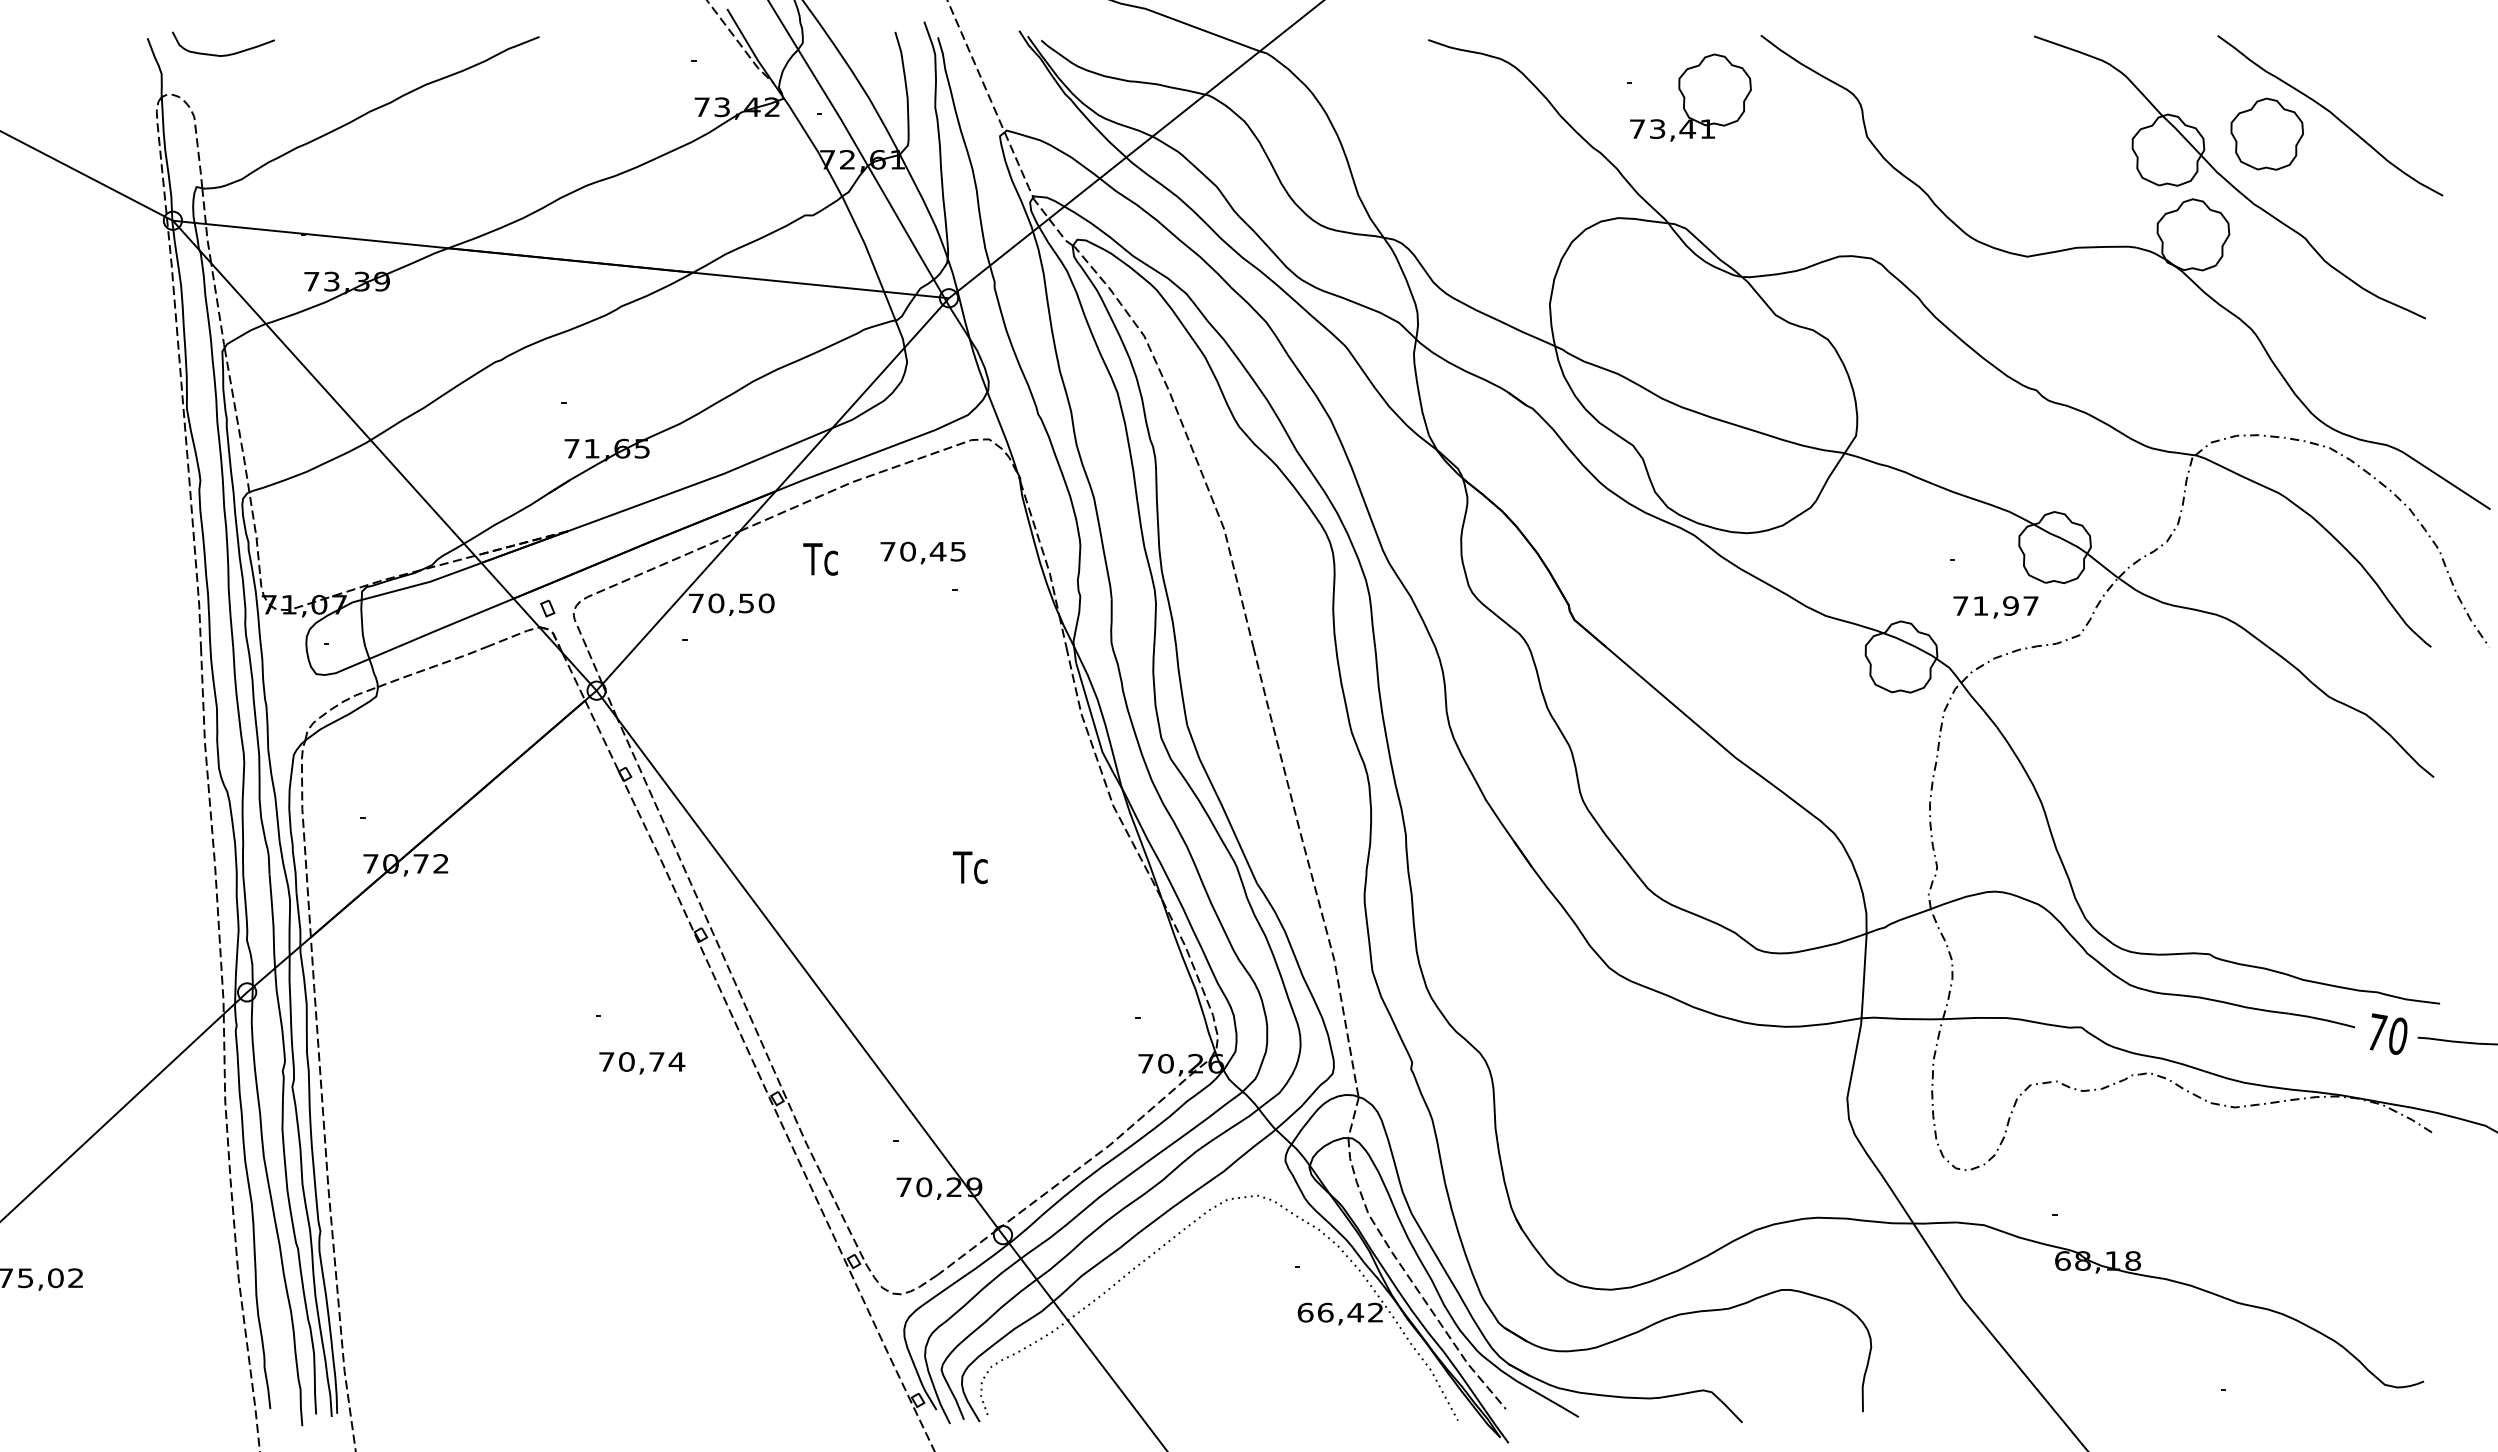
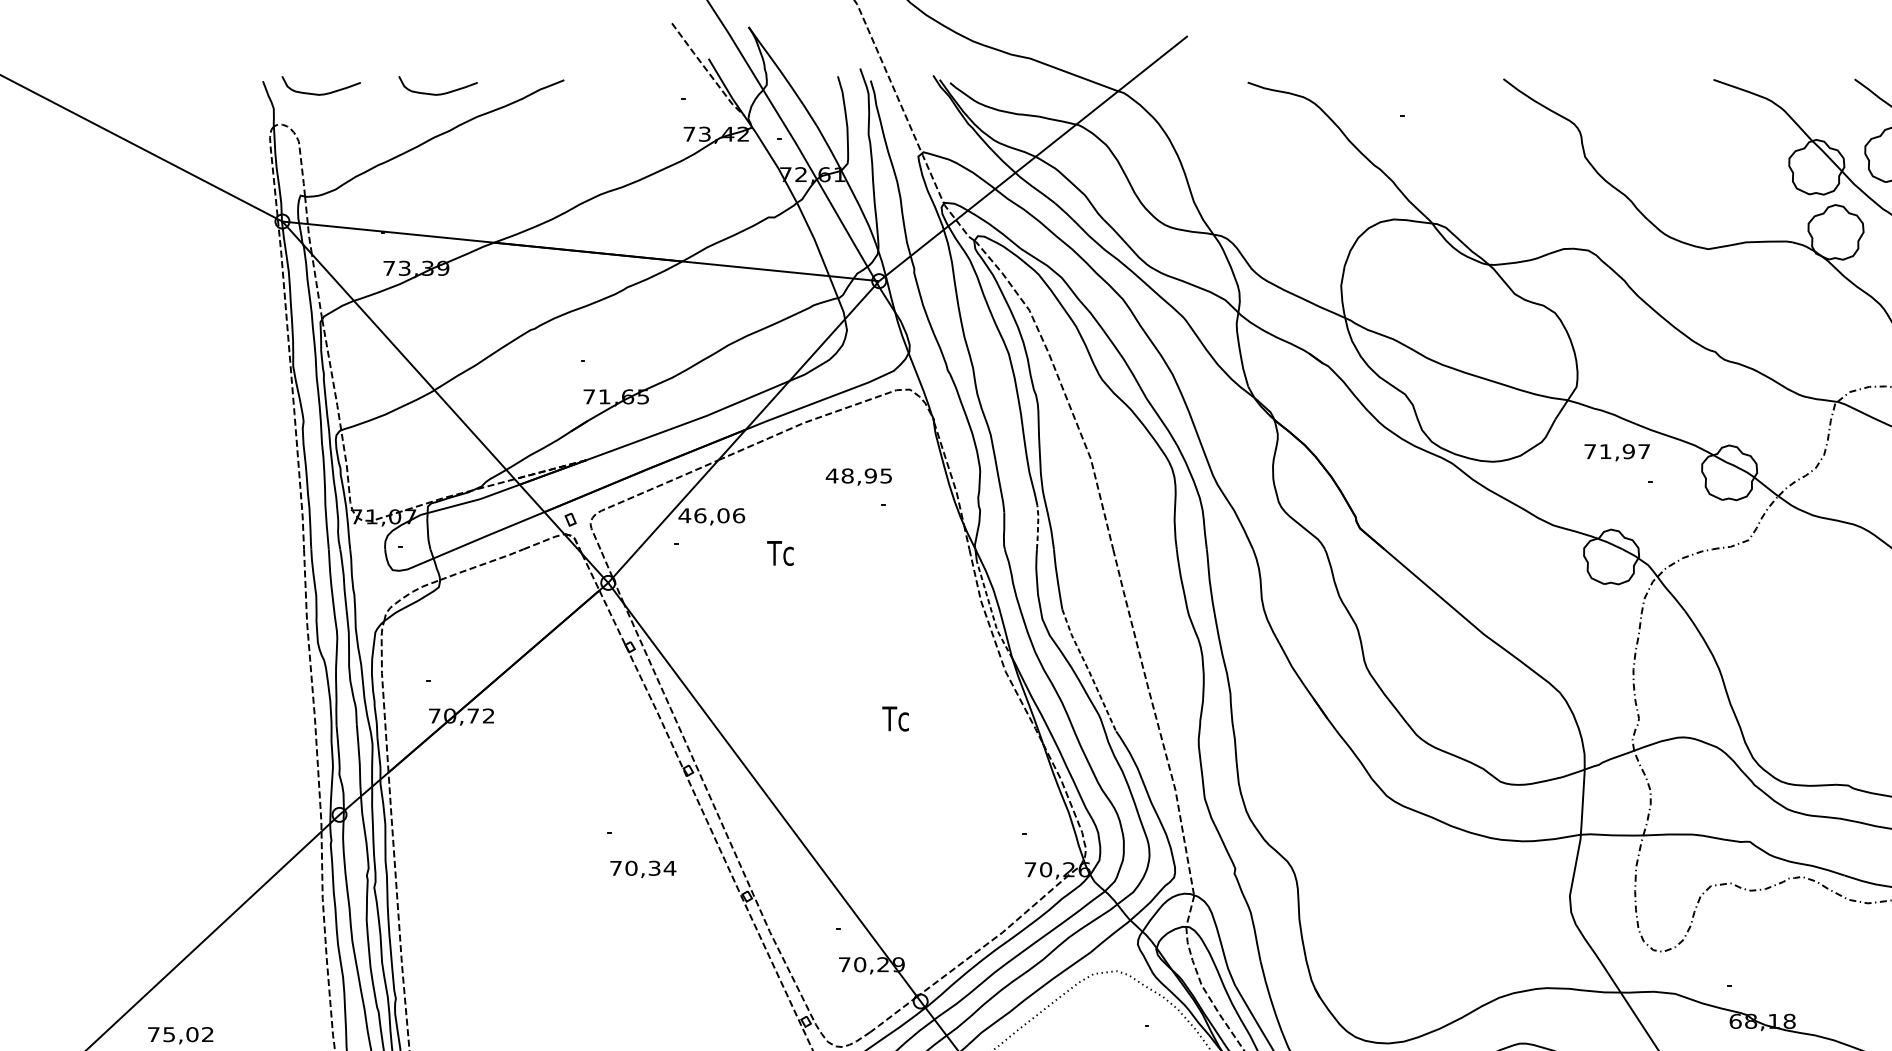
curve: (375, 54) -> (438, 93), added
part: (1690, 97) -> (1449, 126), removed
text: (912, 551) -> (851, 475), 70,45 -> 48,95
text: (820, 559) -> (780, 553), moved
text: (730, 603) -> (711, 515), 70,50 -> 46,06
text: (1995, 607) -> (1616, 452), moved
line: (1155, 618) -> (1037, 527), solid -> dashed
line: (1095, 729) -> (991, 612), solid -> dashed
line: (1221, 804) -> (1088, 670), solid -> dashed
text: (656, 1061) -> (654, 867), 70,74 -> 70,34

